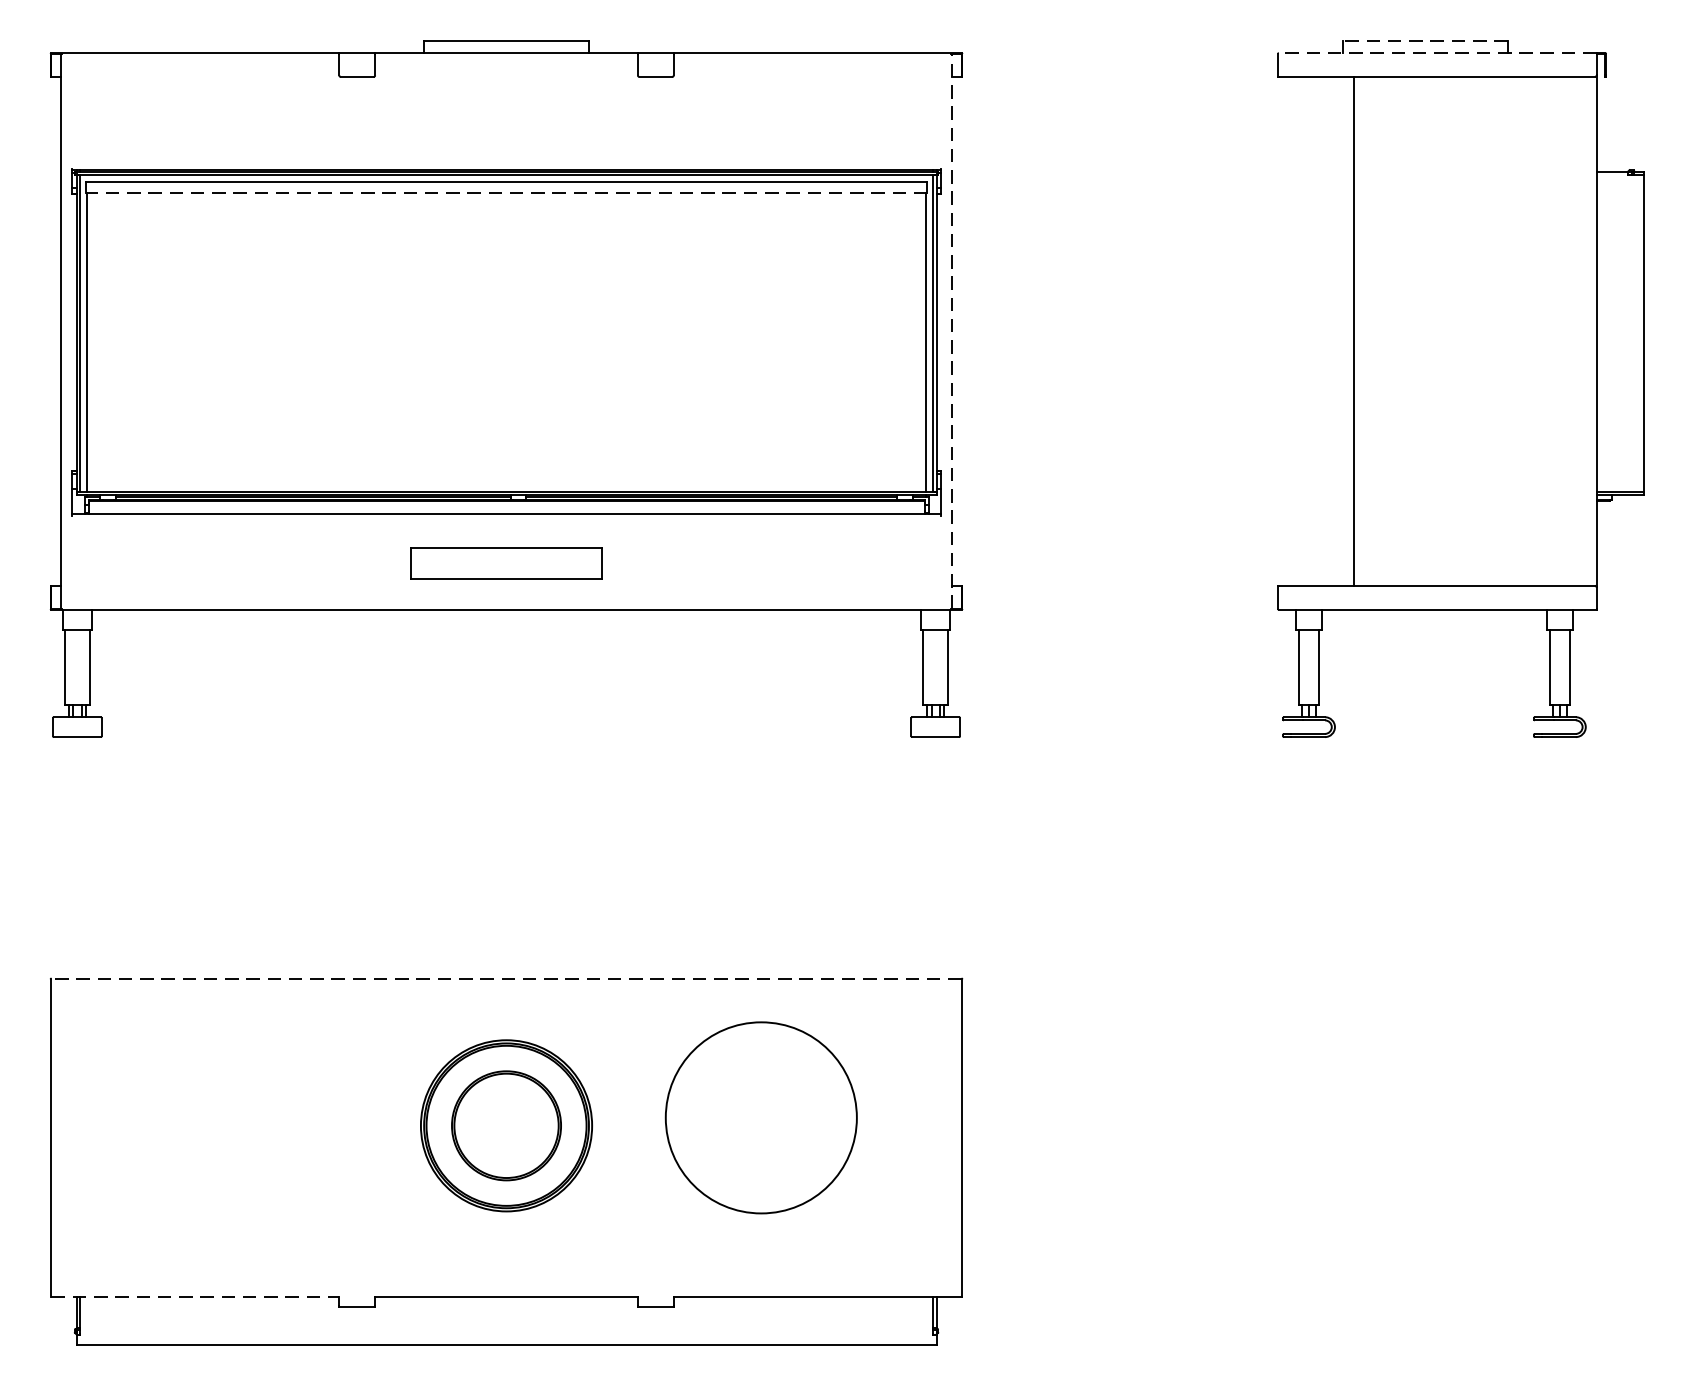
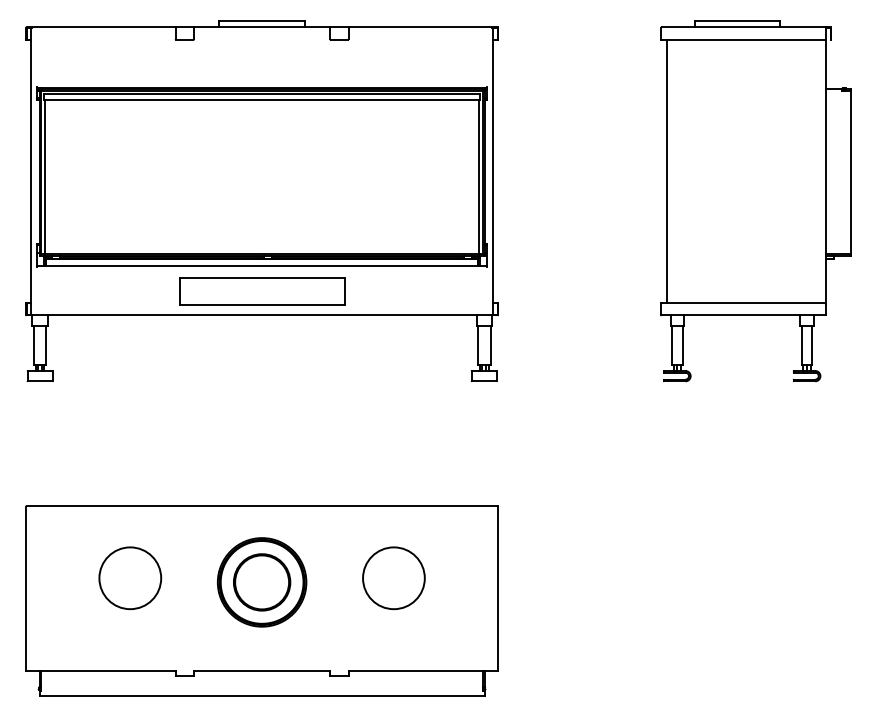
line: (1425, 41) -> (737, 21), dashed -> solid
line: (1437, 53) -> (743, 27), dashed -> solid
line: (507, 192) -> (262, 99), dashed -> solid
line: (951, 331) -> (492, 171), dashed -> solid
line: (1353, 331) -> (666, 171), moved
part: (507, 563) -> (262, 291), size x1.67
line: (505, 979) -> (261, 506), dashed -> solid
circle: (252, 1118) -> (130, 578), added
circle: (760, 1118) -> (393, 578), size x0.62
line: (196, 1296) -> (101, 670), dashed -> solid

